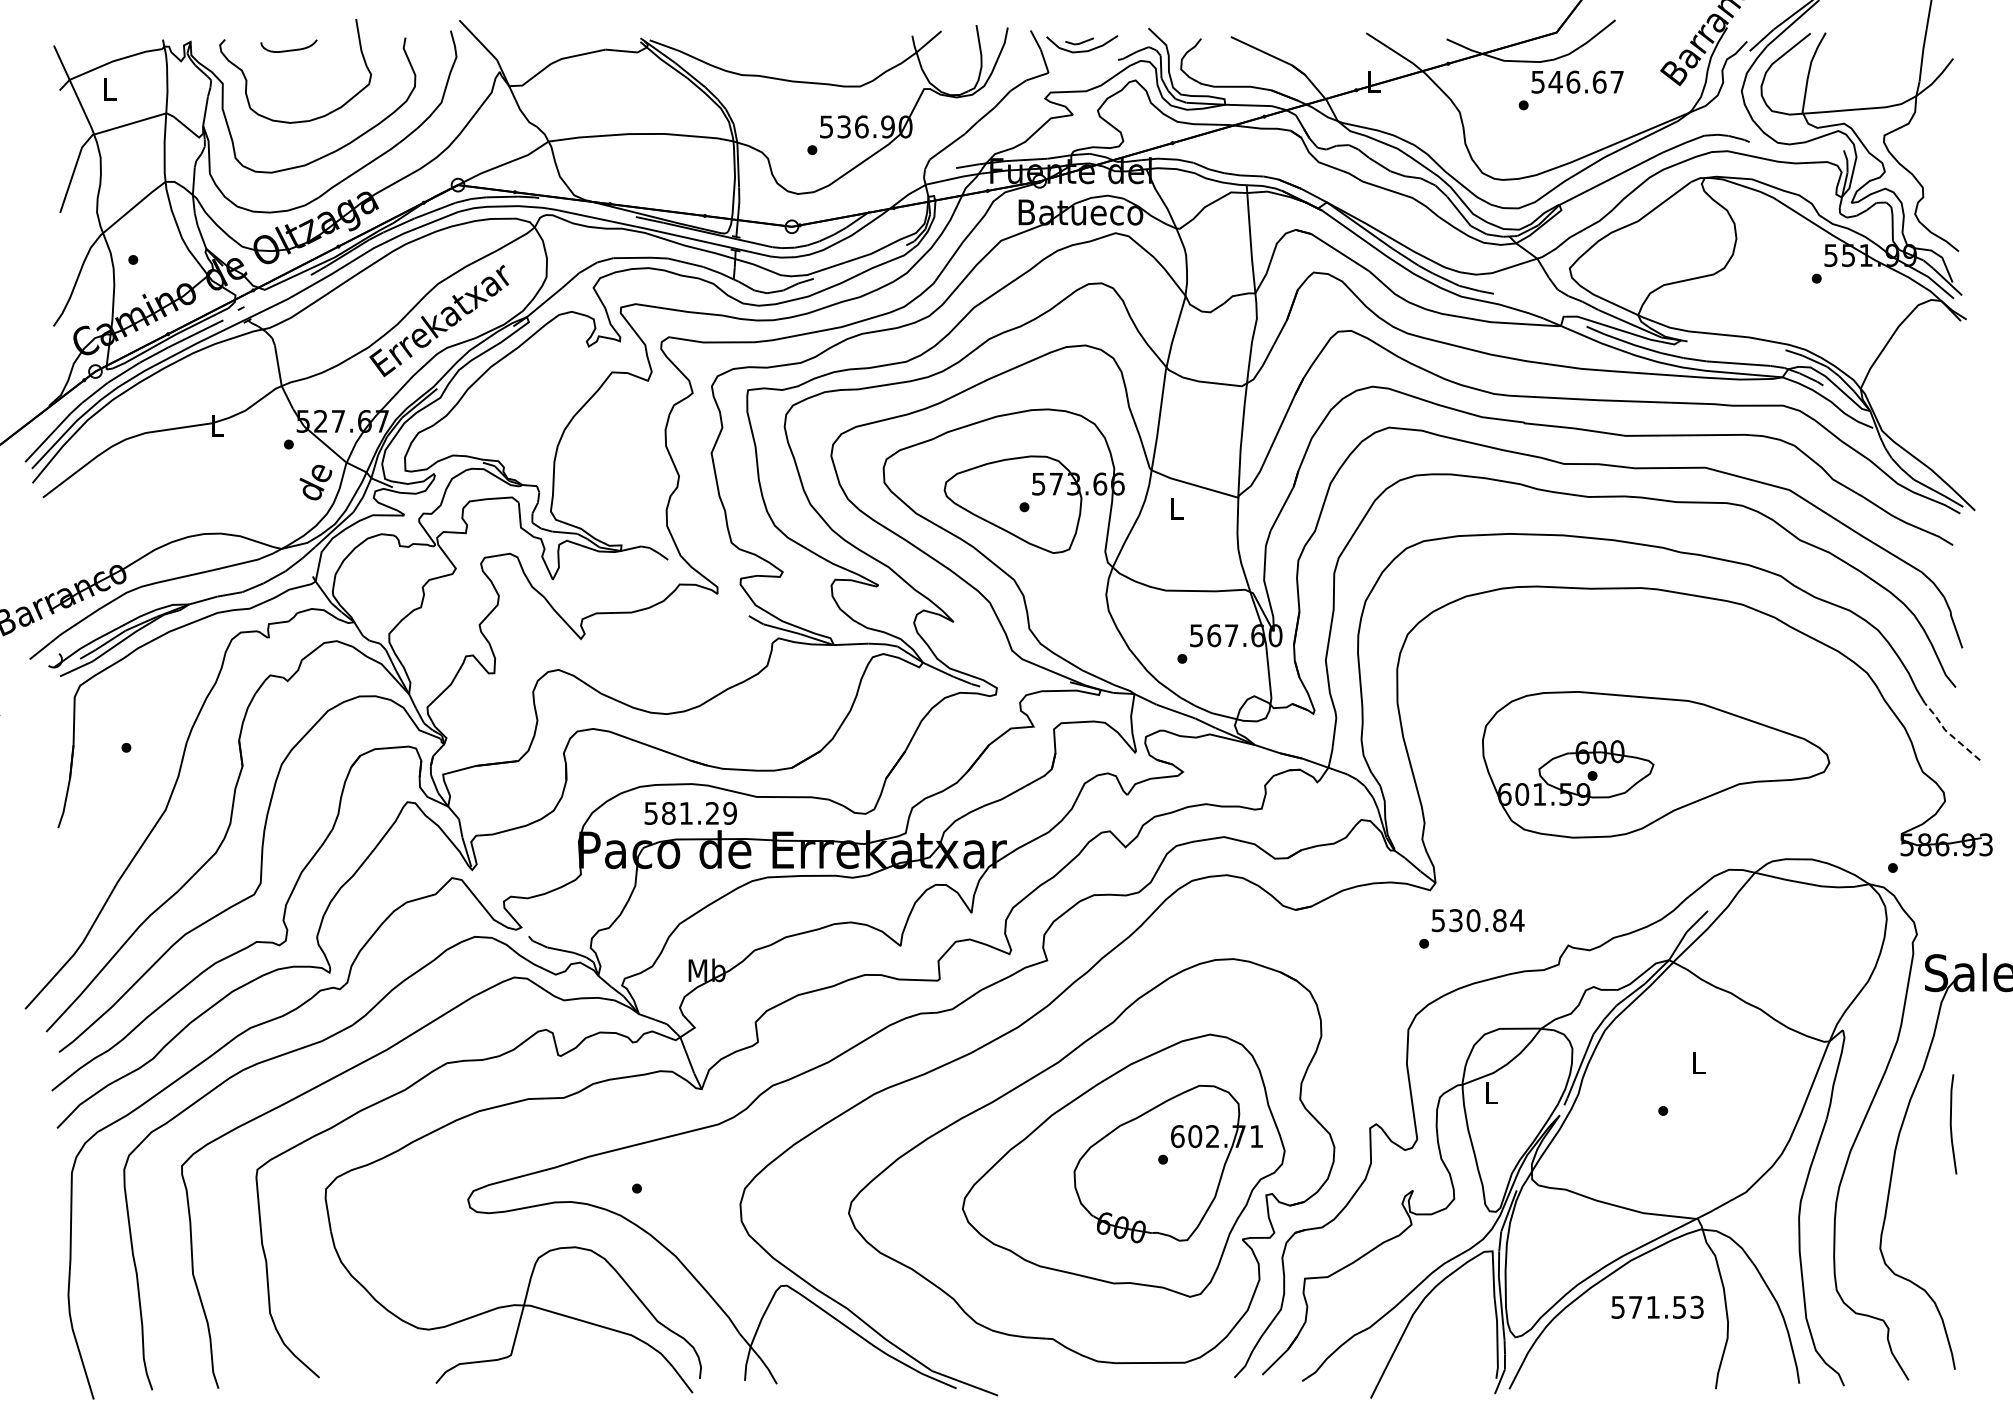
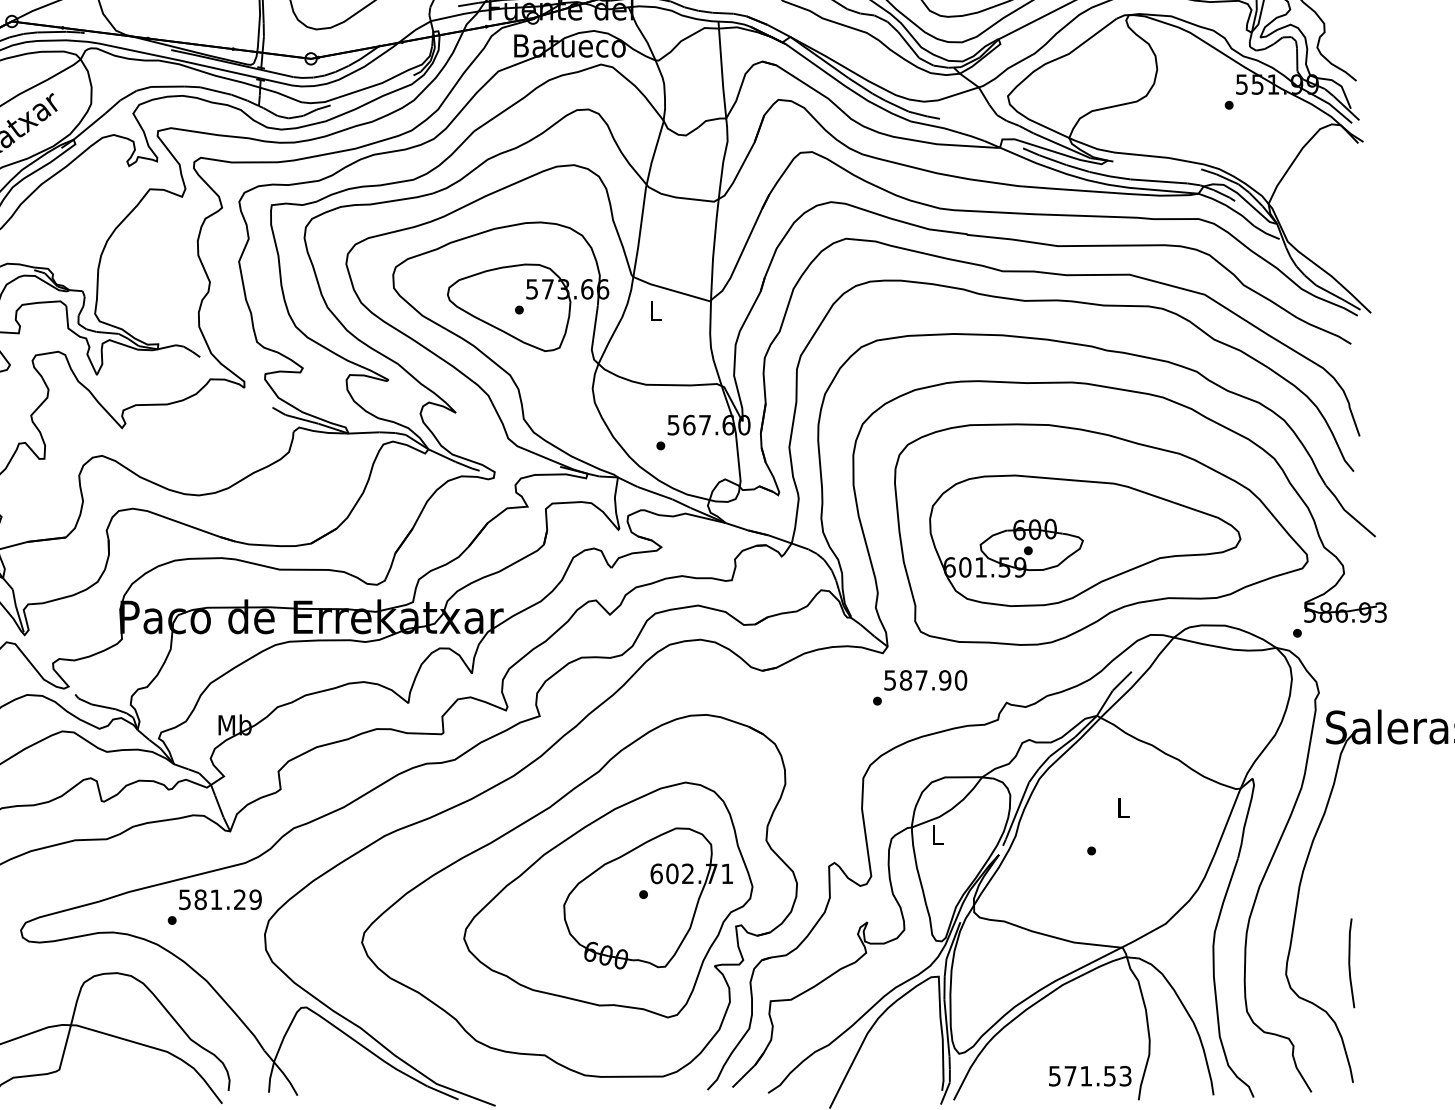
line: (1948, 733) -> (1347, 512), dashed -> solid
part: (1673, 757) -> (1100, 534), added
text: (690, 813) -> (220, 899), moved
text: (1486, 920) -> (933, 680), 530.84 -> 587.90
line: (1951, 1124) -> (1349, 963), moved
text: (1657, 1306) -> (1090, 1075), moved

